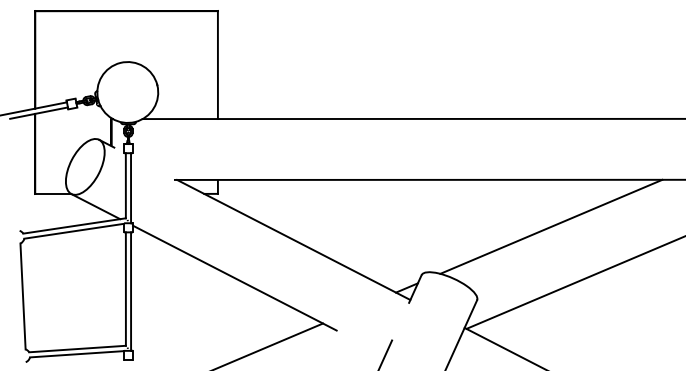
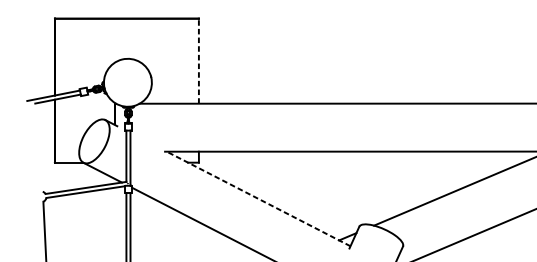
line: (217, 65) -> (198, 61), solid -> dashed
line: (293, 239) -> (258, 198), solid -> dashed

